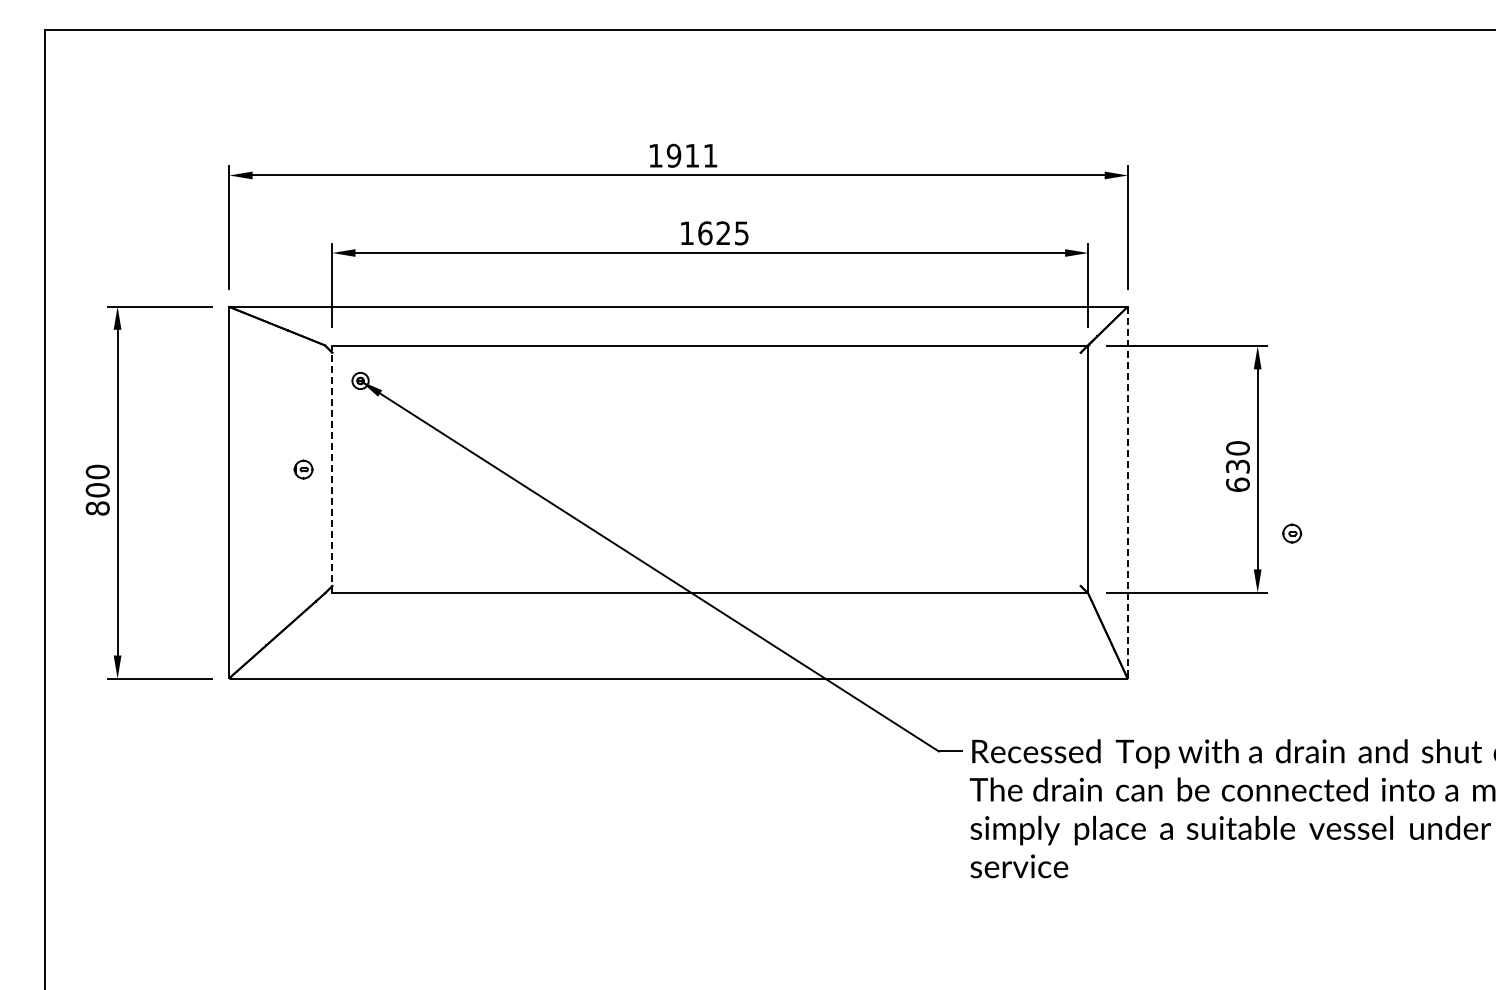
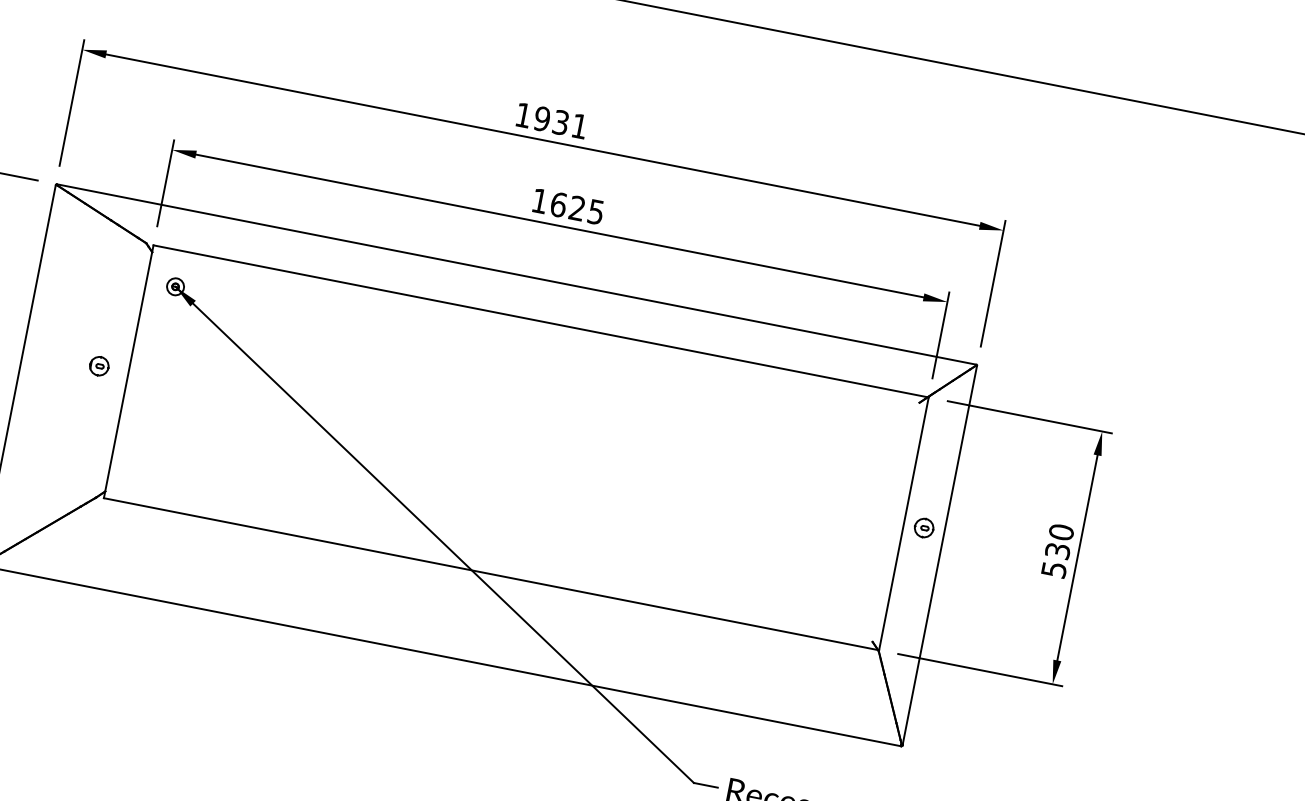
text: (692, 155) -> (561, 122), 1911 -> 1931
line: (332, 468) -> (129, 370), dashed -> solid
text: (1237, 484) -> (1053, 569), 630 -> 530
line: (1127, 491) -> (939, 554), dashed -> solid
part: (1292, 533) -> (924, 528), moved

